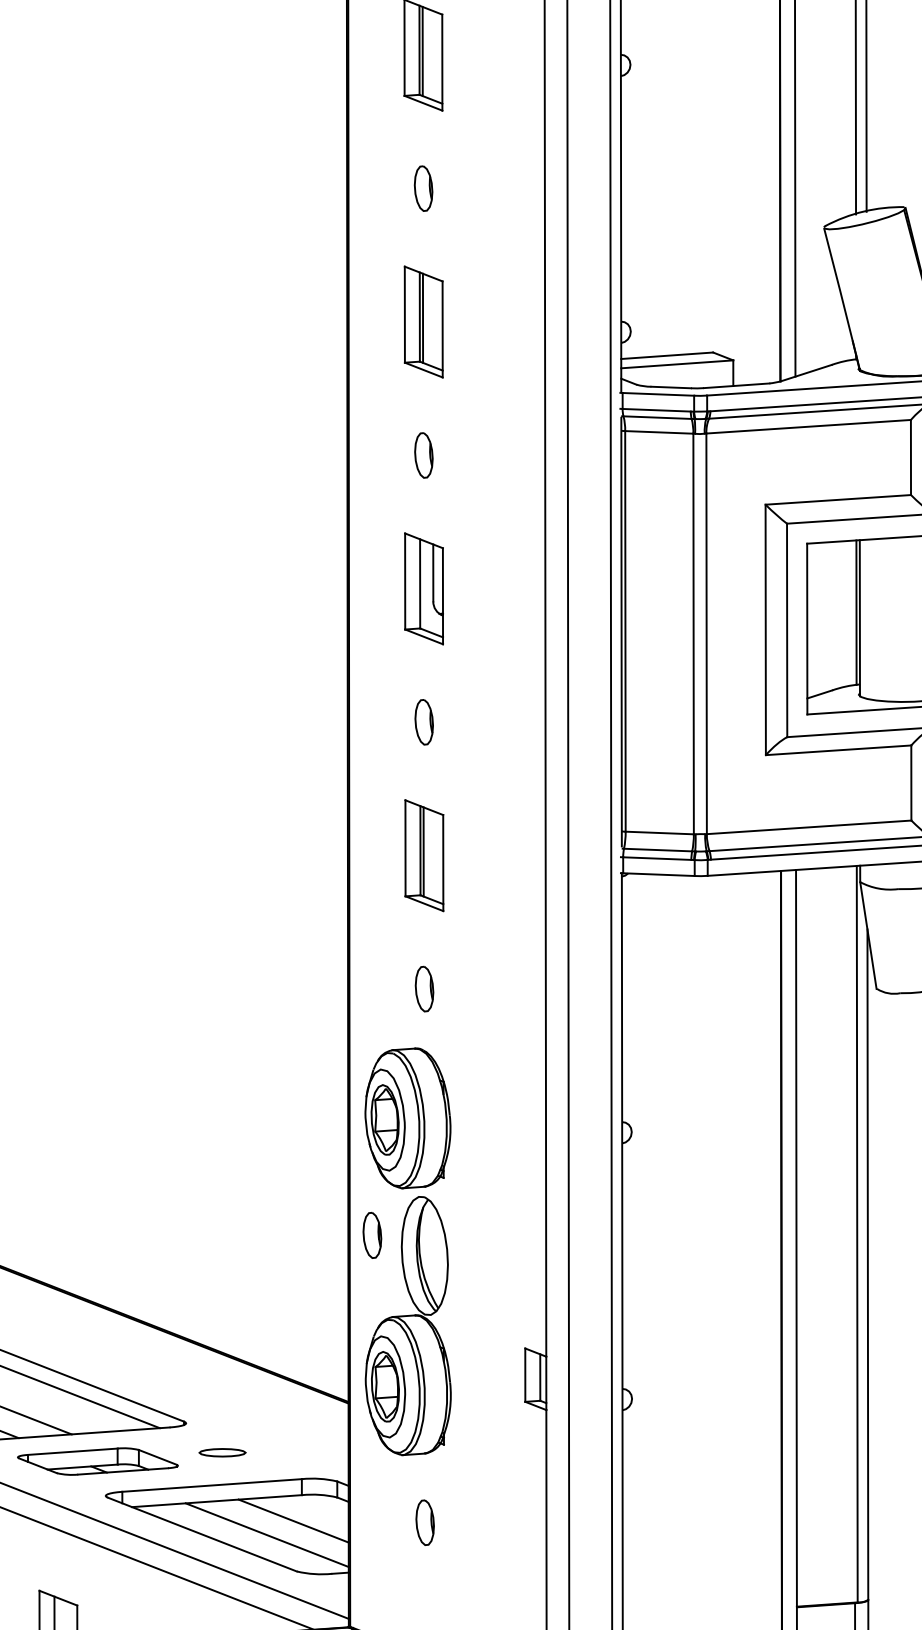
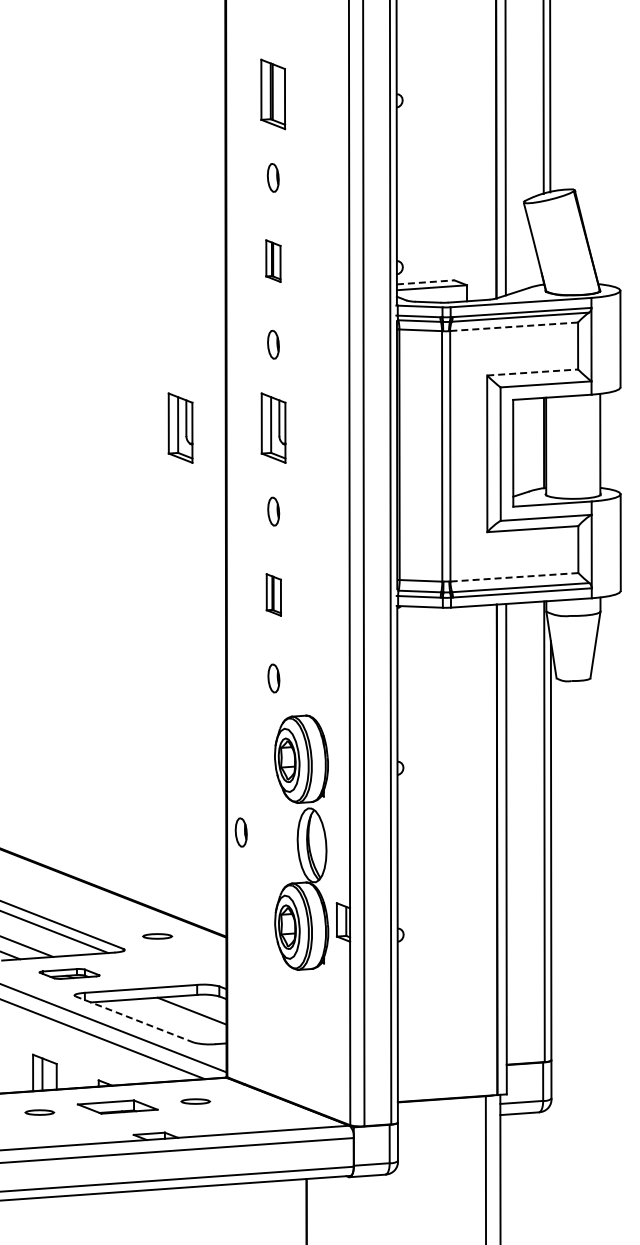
part: (423, 320) -> (273, 260), size x0.6
line: (666, 355) -> (425, 282), solid -> dashed
line: (807, 426) -> (513, 326), solid -> dashed
line: (838, 499) -> (532, 372), solid -> dashed
part: (275, 587) -> (180, 427), added
line: (807, 827) -> (513, 577), solid -> dashed
part: (423, 854) -> (273, 594), size x0.6
part: (407, 1251) -> (301, 842), moved
part: (222, 1452) -> (157, 936), moved
part: (97, 1460) -> (69, 973), size x0.6
part: (423, 1523) -> (273, 1012), removed
line: (201, 1534) -> (134, 1019), solid -> dashed
line: (267, 1534) -> (175, 1019), removed

